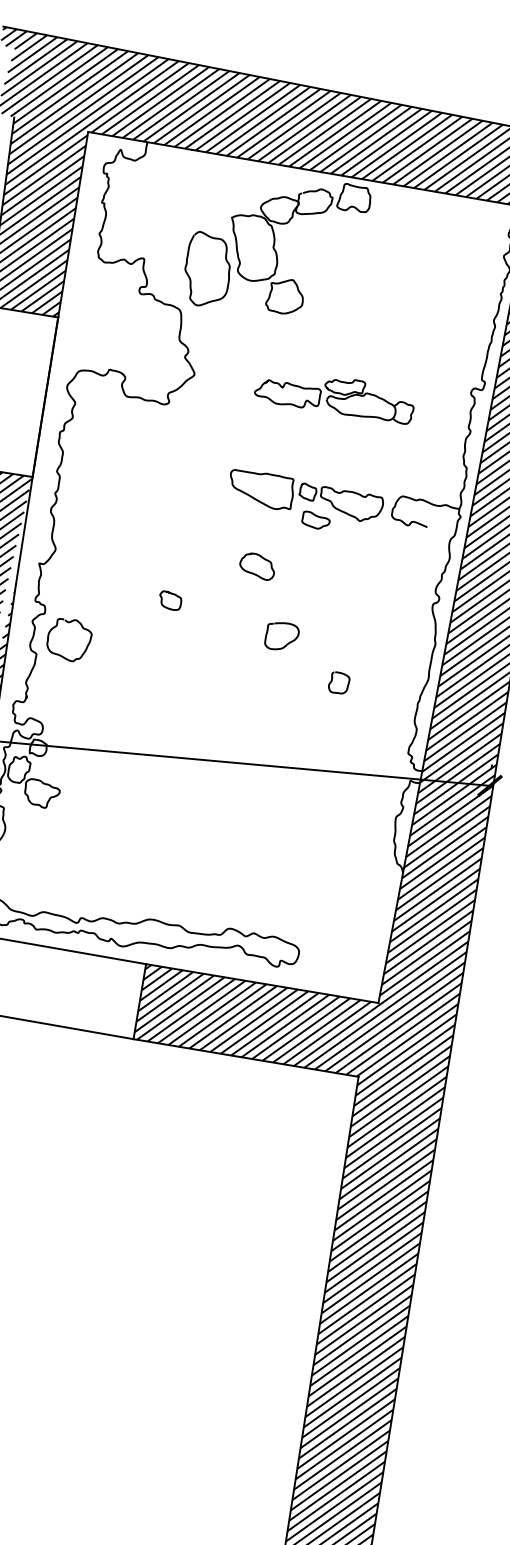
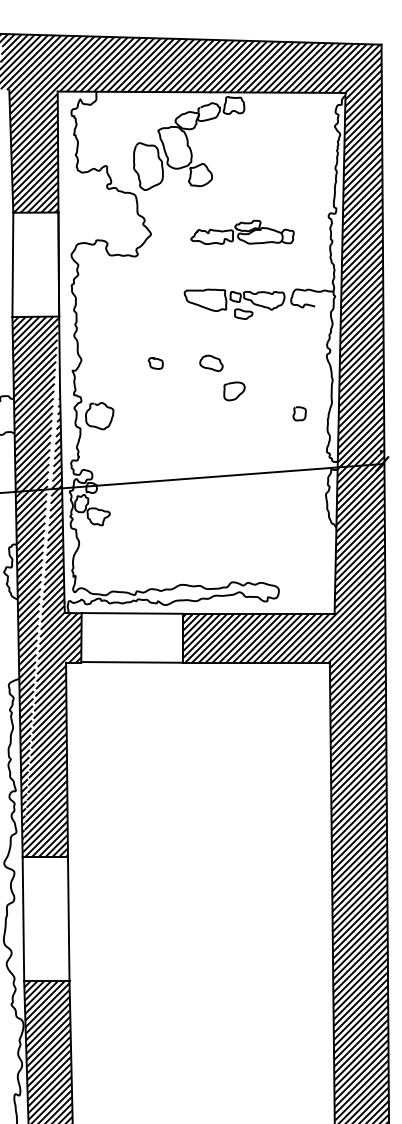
curve: (261, 559) -> (213, 358), moved
curve: (171, 594) -> (155, 359), moved
curve: (332, 681) -> (295, 413), moved

